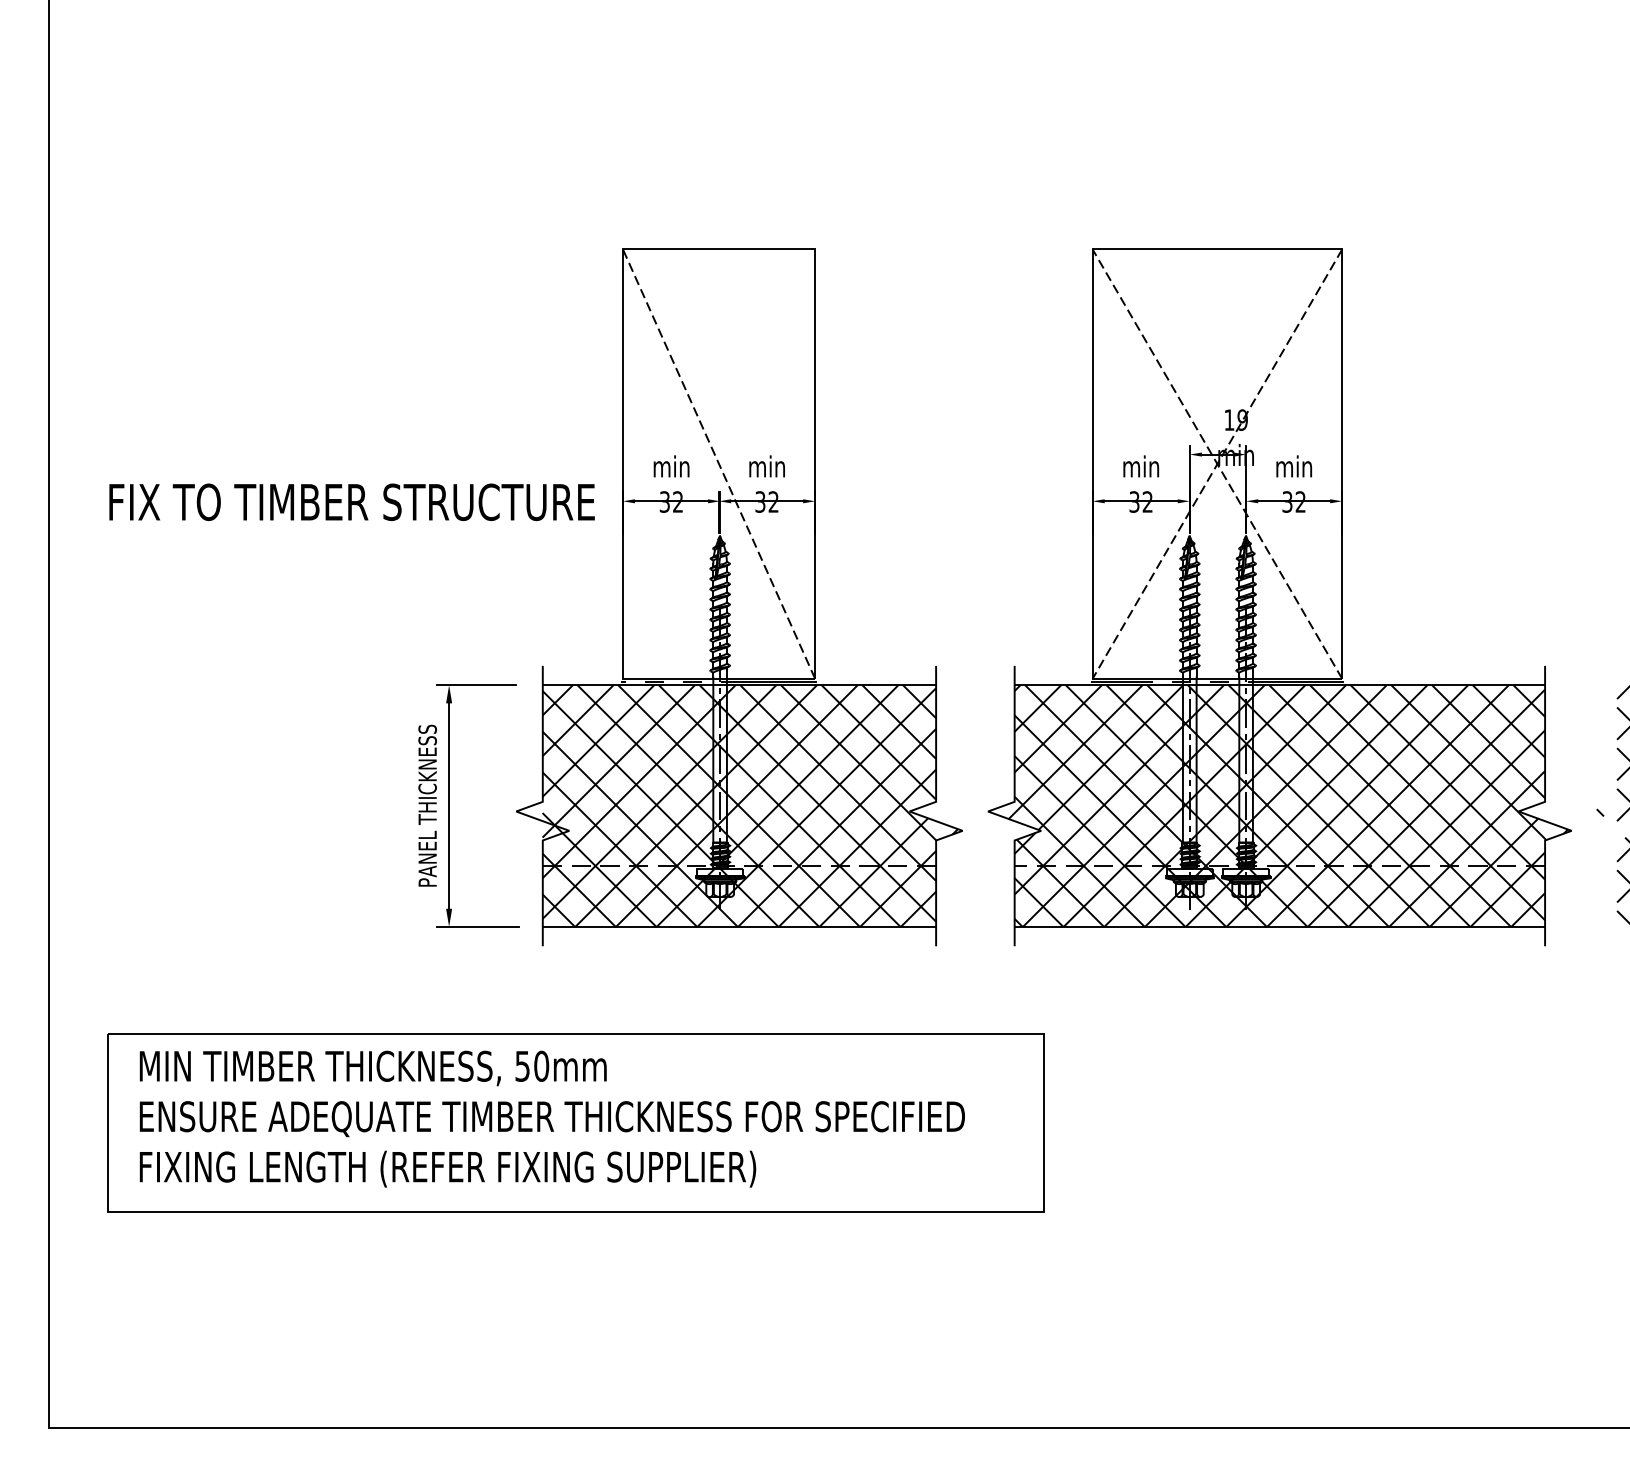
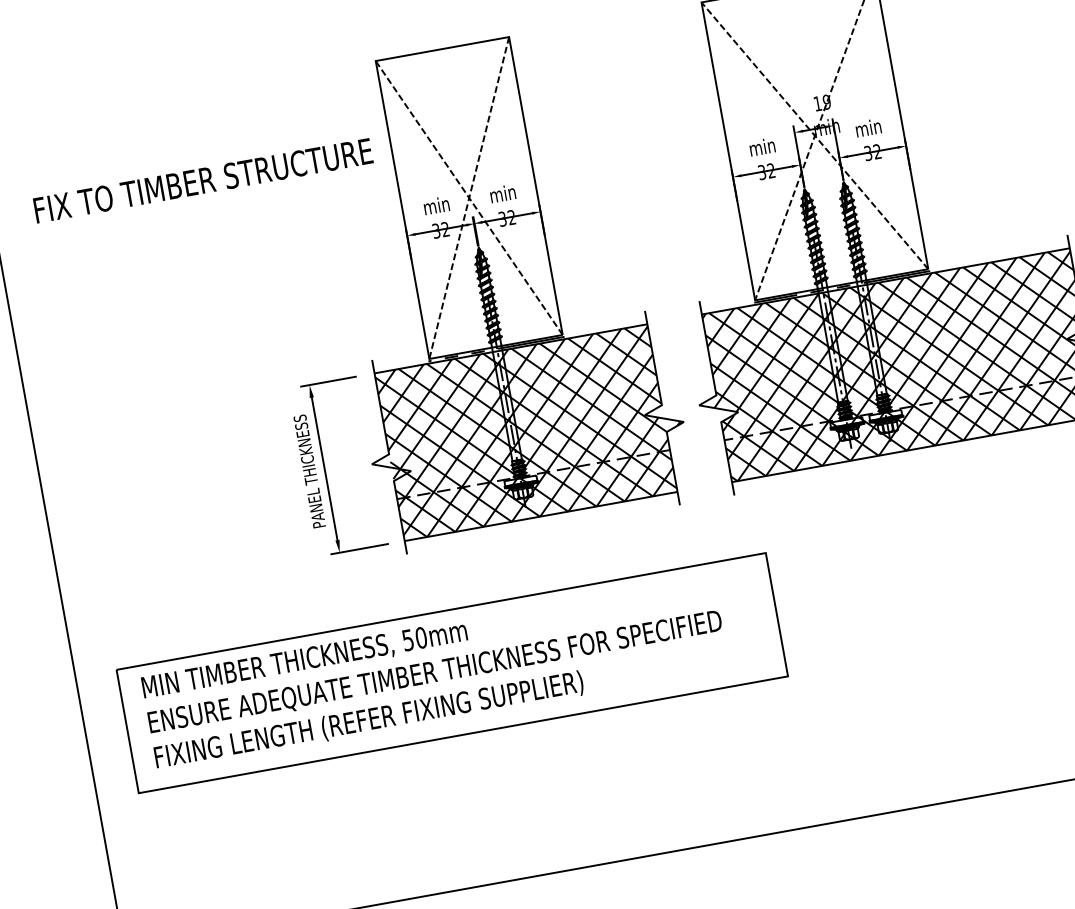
line: (718, 463) -> (468, 197), added
text: (351, 501) -> (202, 180), moved

